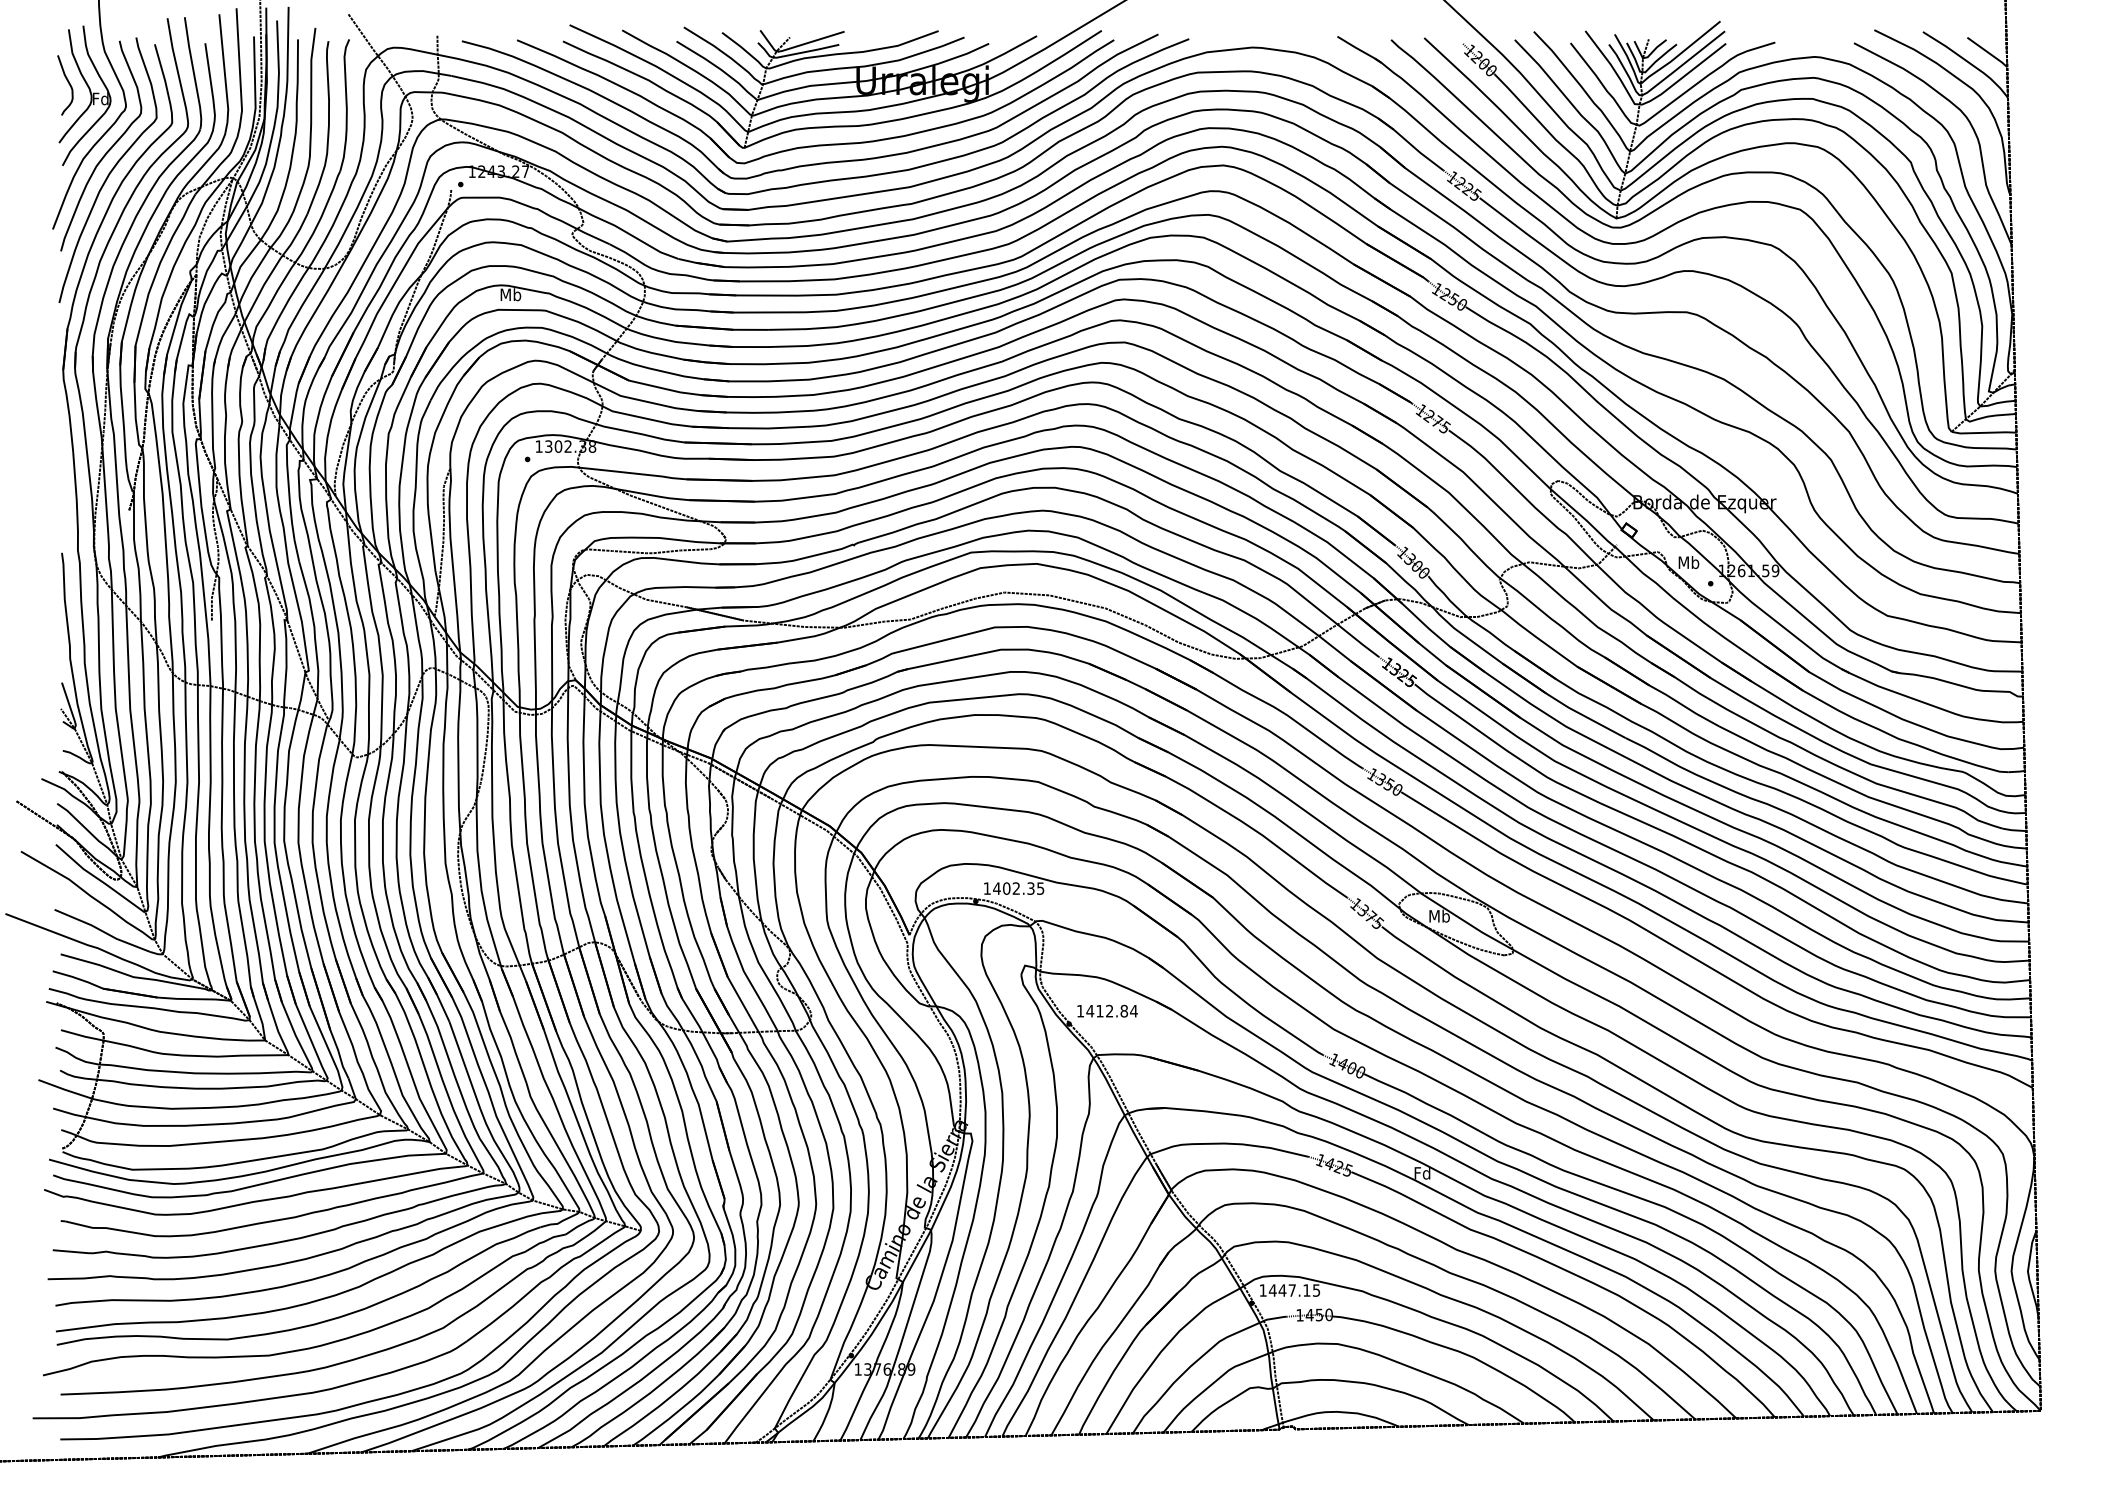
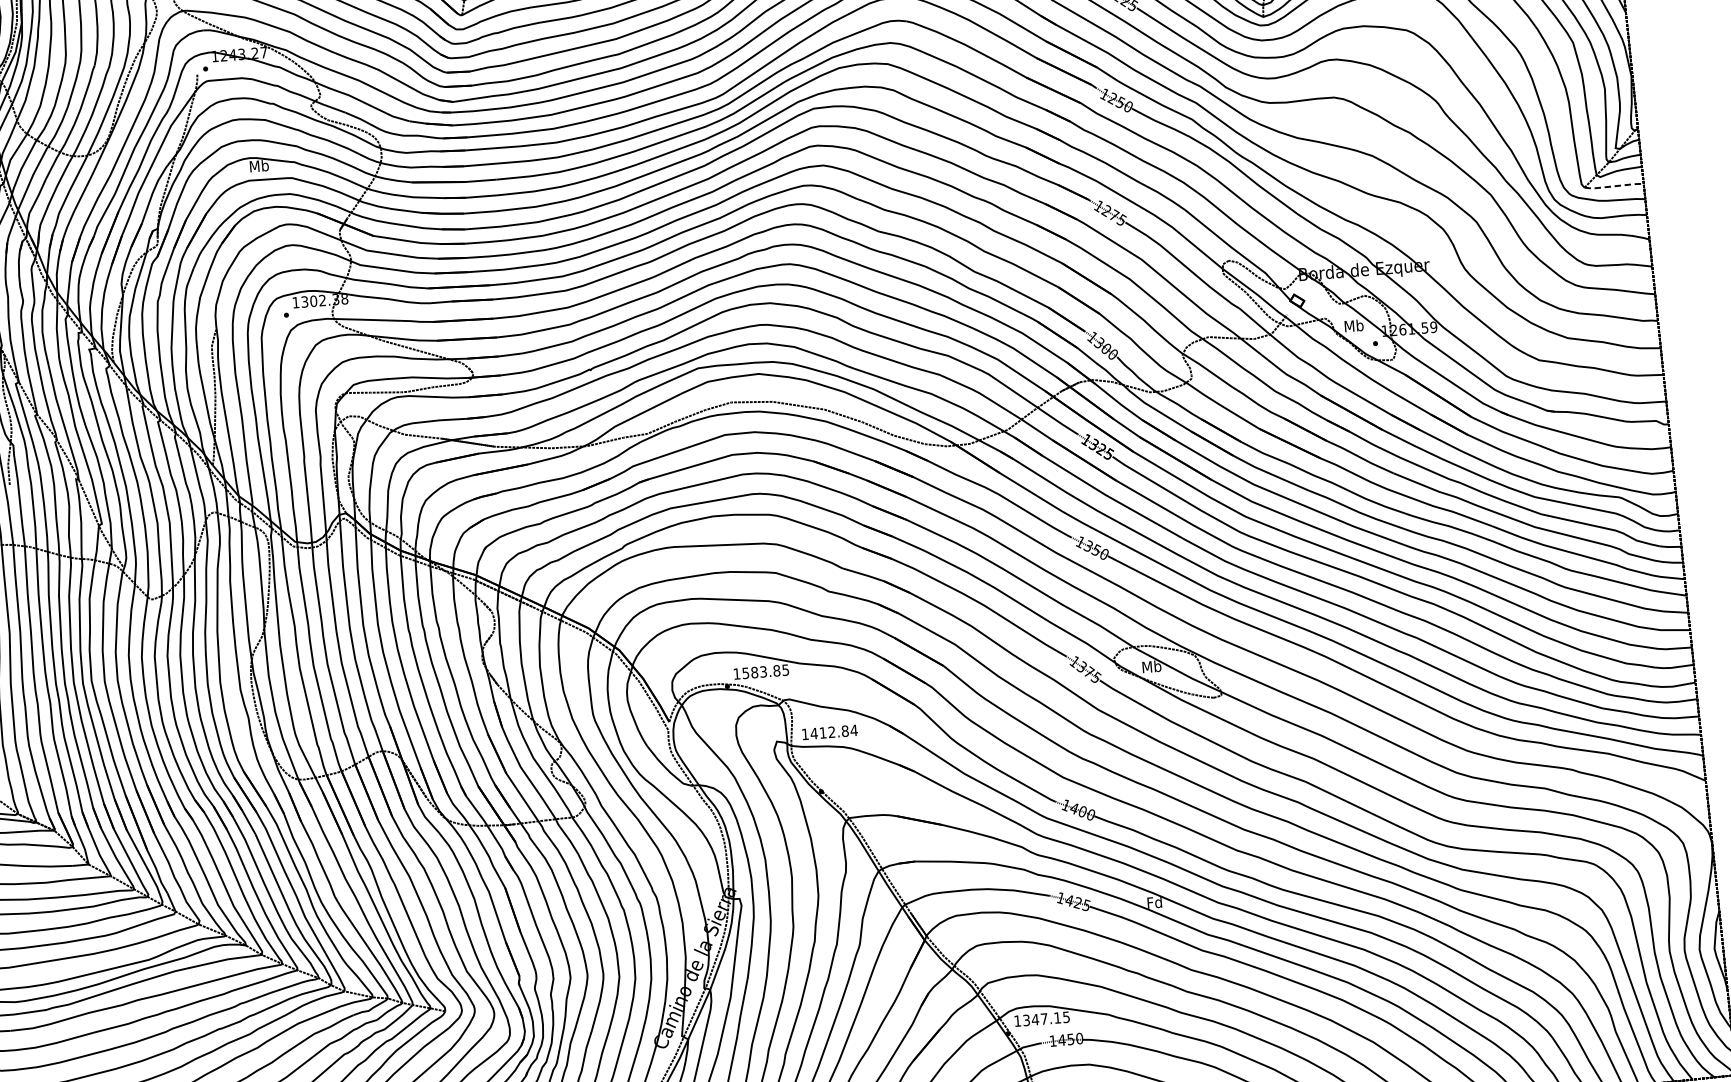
line: (1984, 432) -> (1614, 185), solid -> dashed
text: (1013, 888) -> (760, 672), 1402.35 -> 1583.85
text: (1107, 1010) -> (829, 731), moved
text: (1272, 1290) -> (1026, 1020), 1447.15 -> 1347.15

